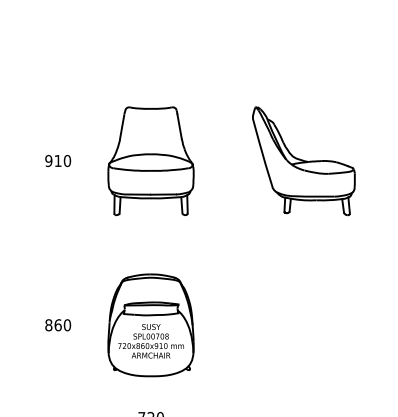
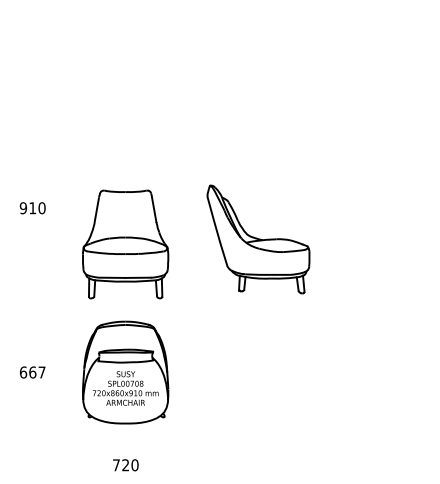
part: (150, 161) -> (125, 244), moved
part: (303, 161) -> (258, 239), moved
text: (57, 325) -> (32, 372), 860 -> 667

